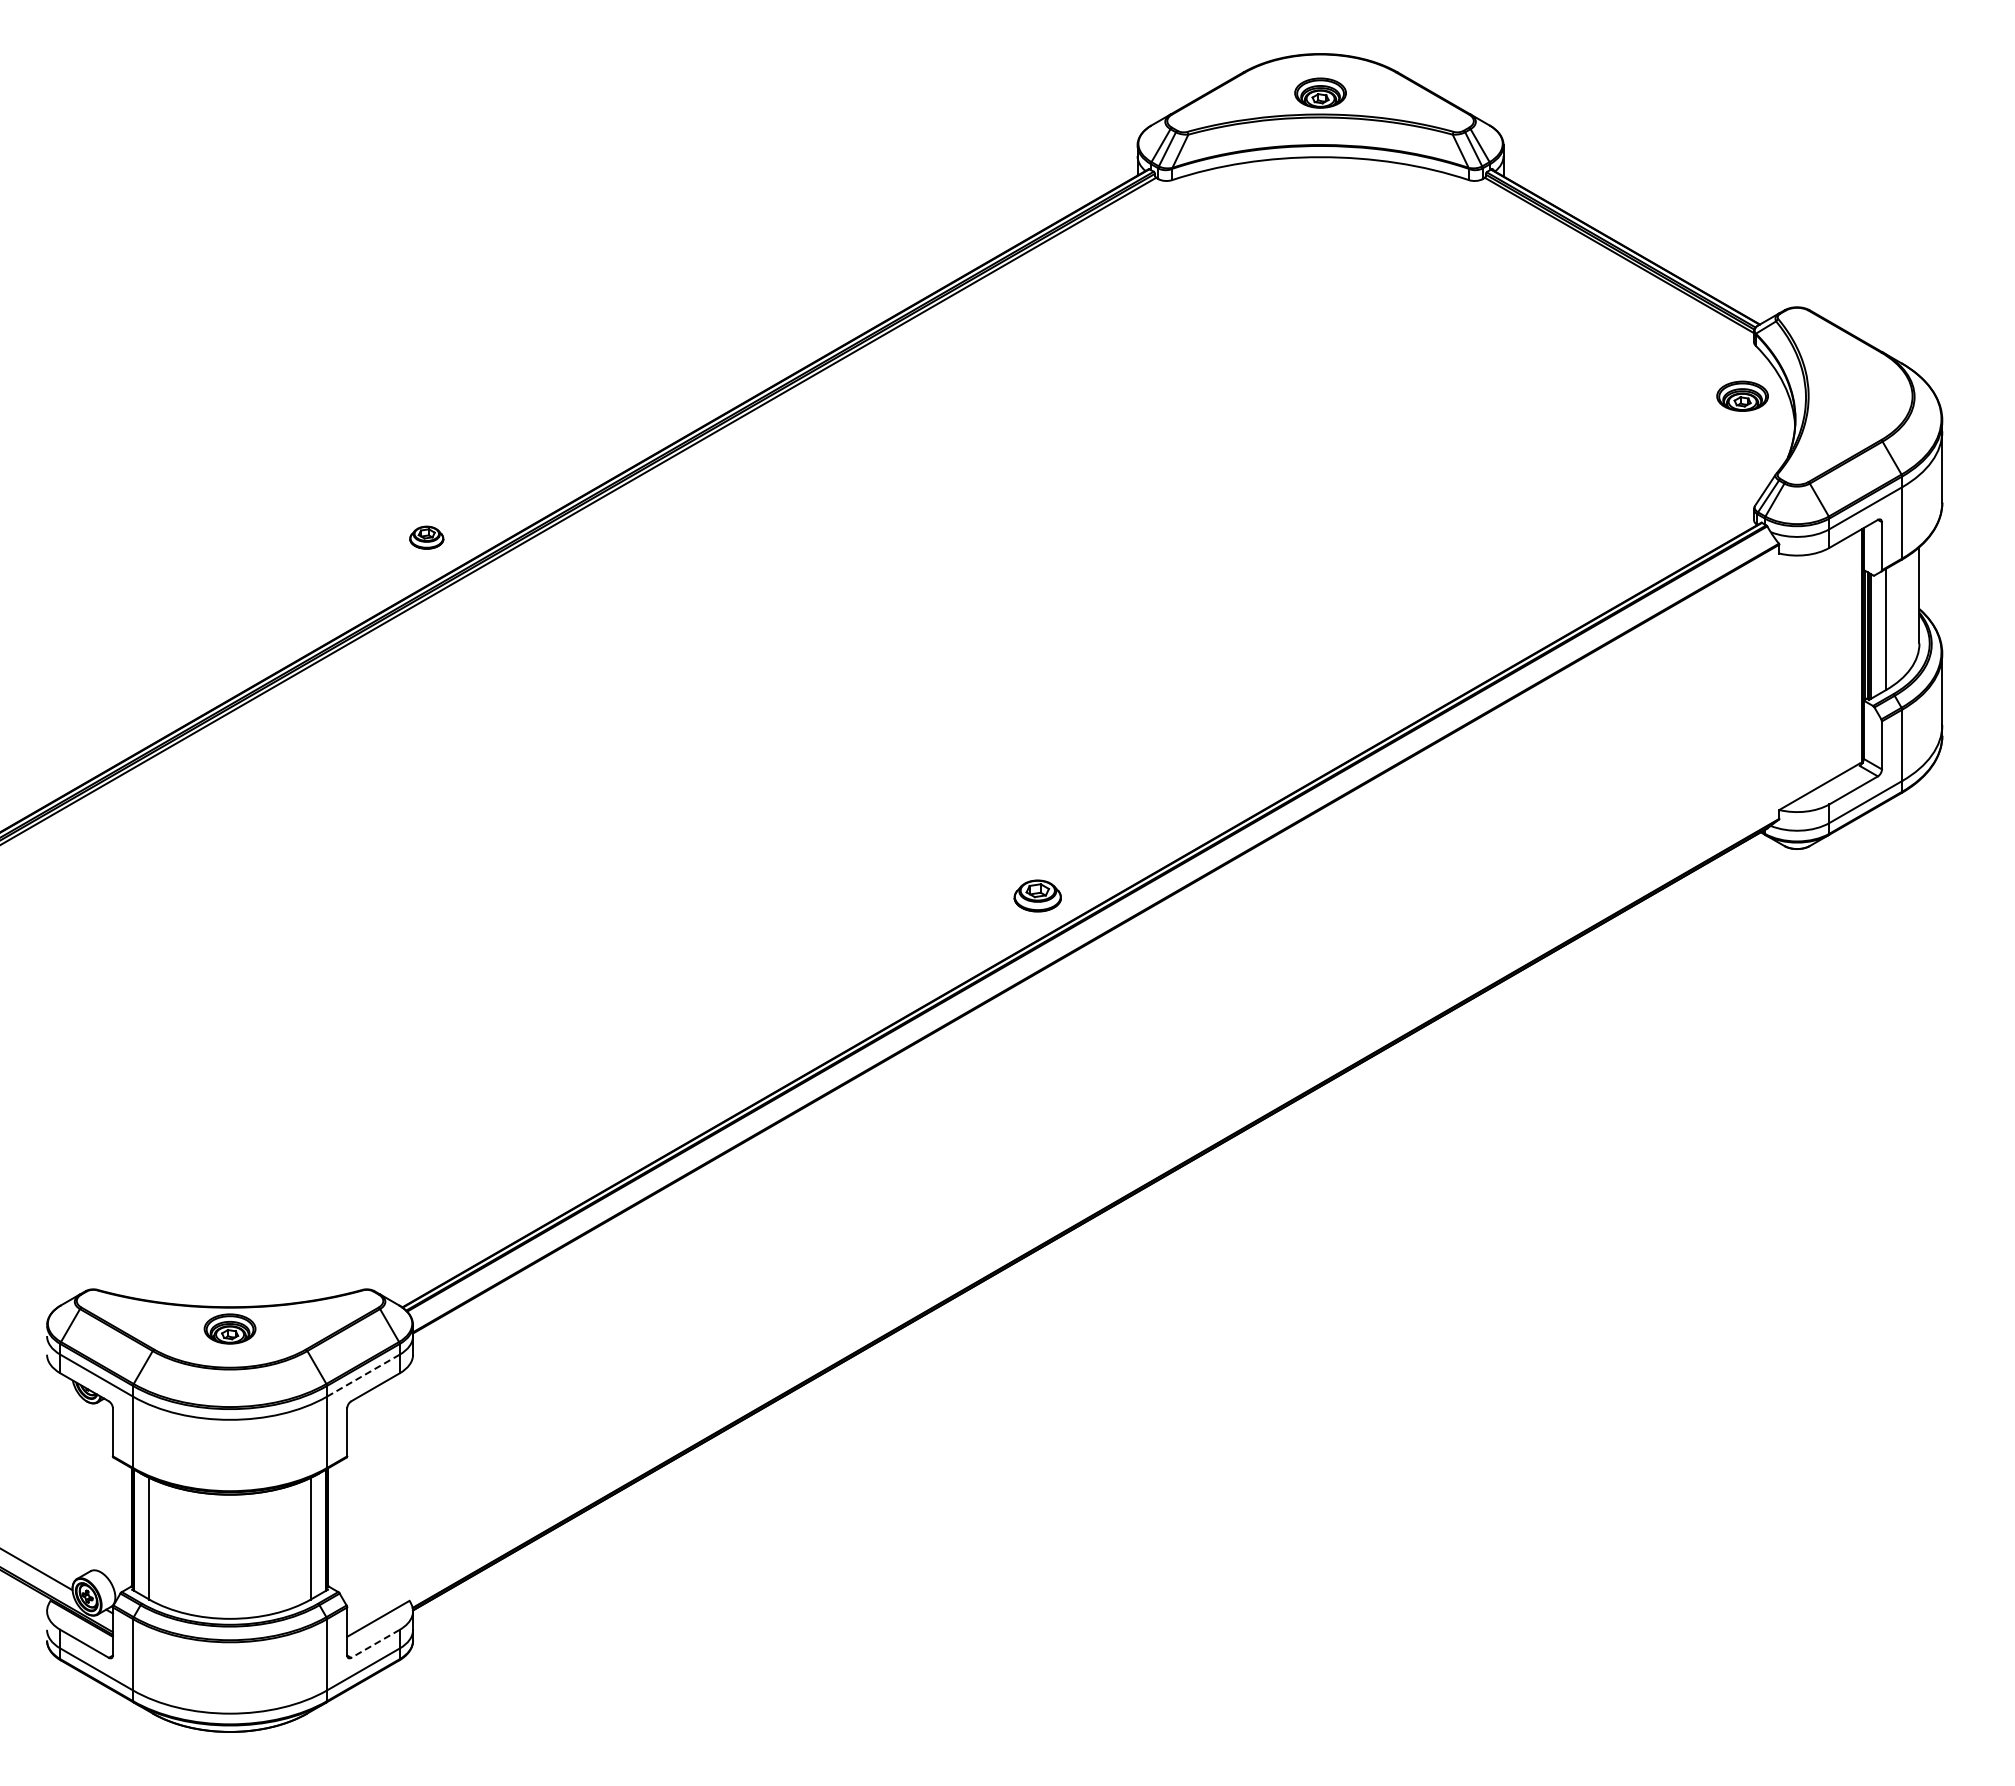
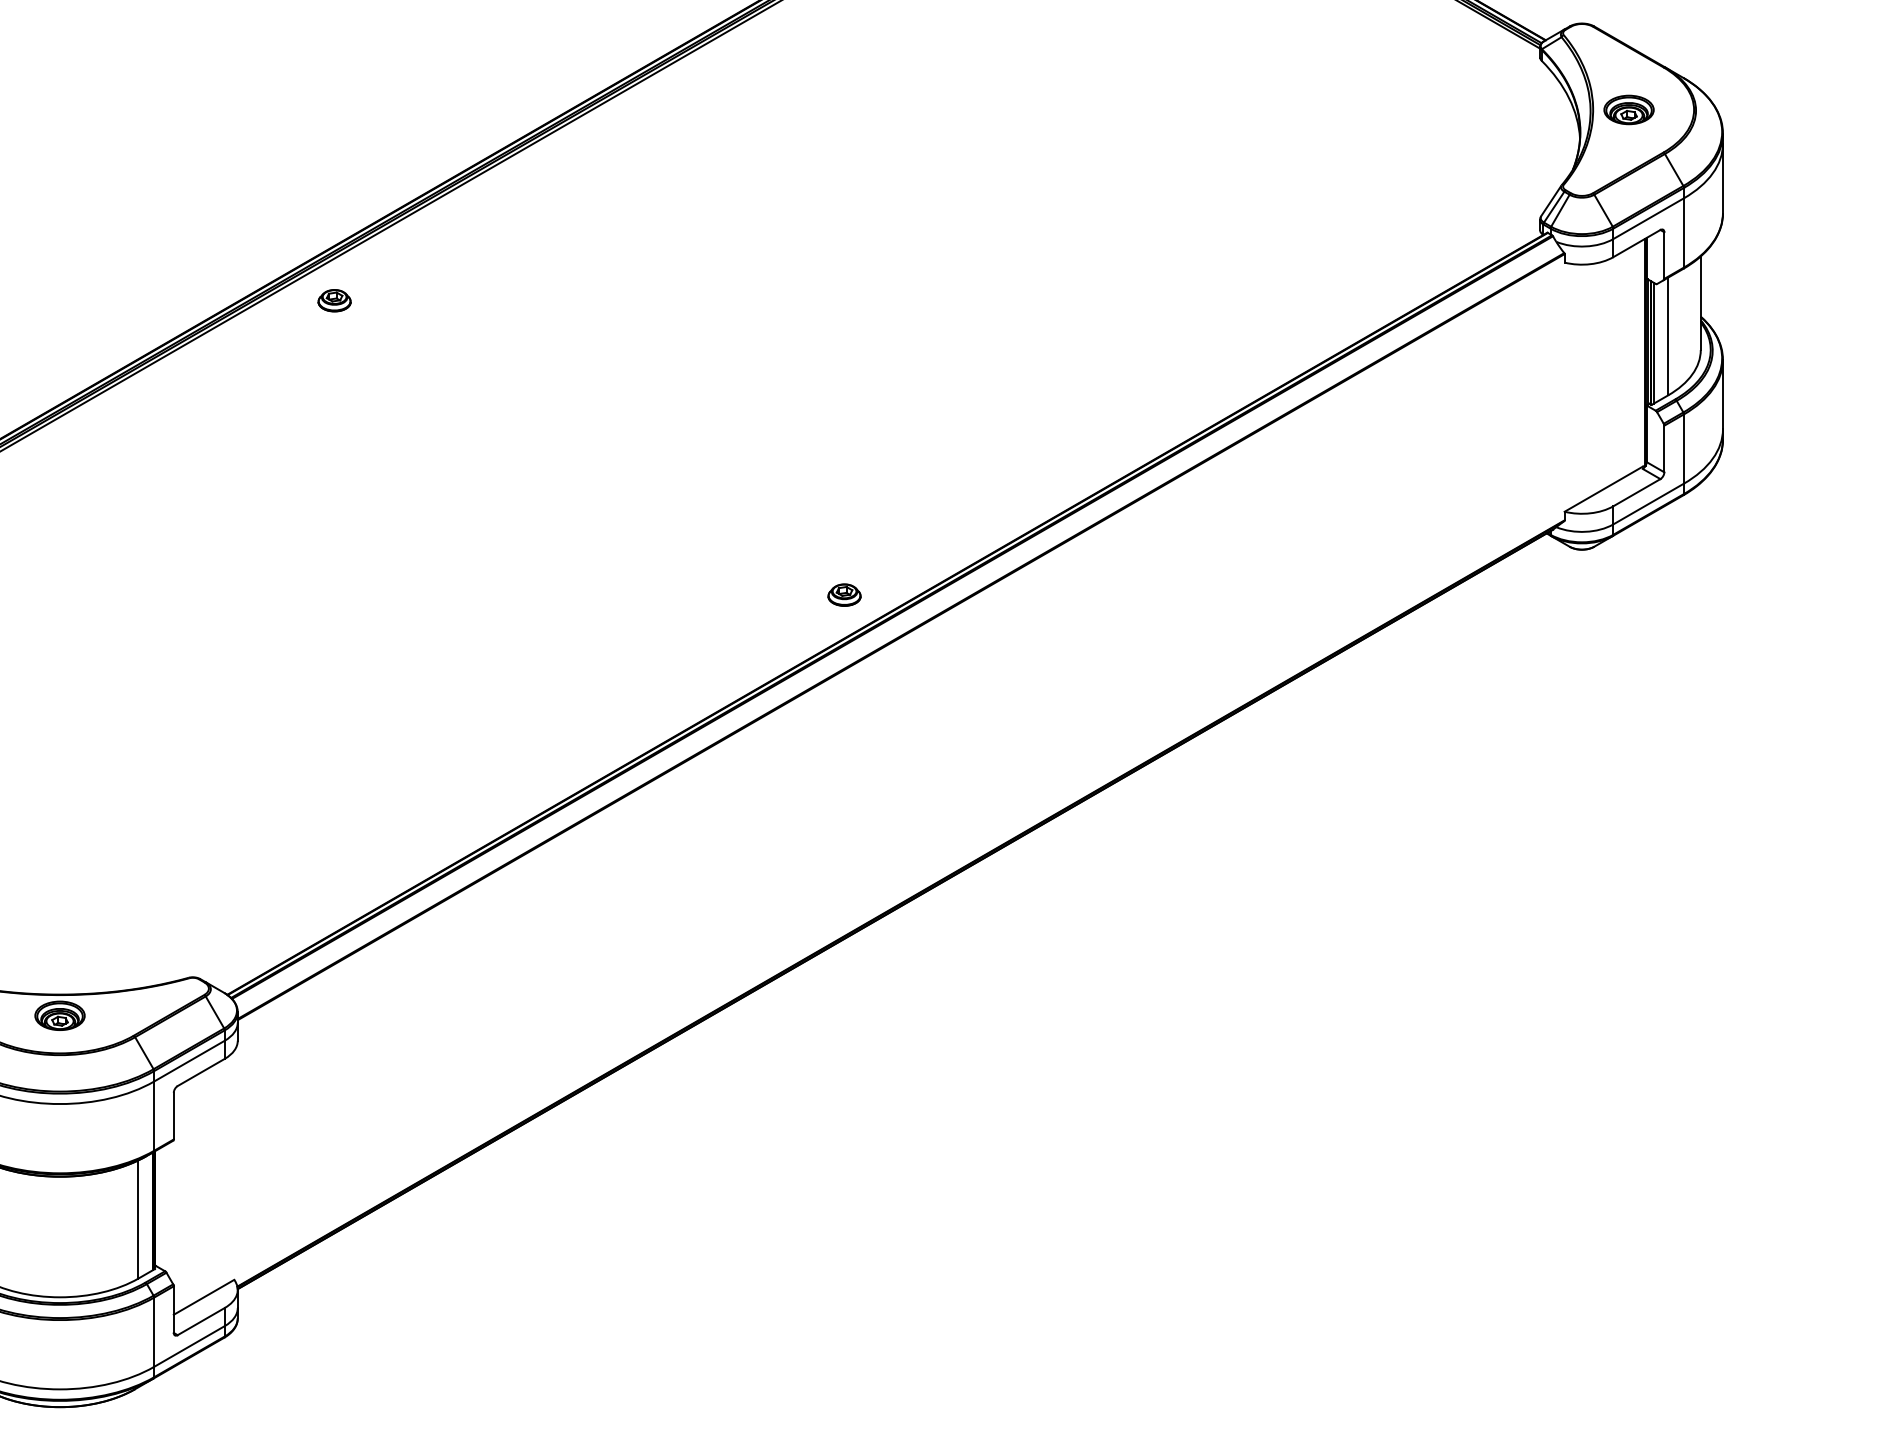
part: (1742, 395) -> (1628, 109), moved
part: (426, 537) -> (334, 300), moved
part: (1037, 895) -> (844, 594), size x0.71
line: (363, 1375) -> (189, 1060), dashed -> solid
line: (375, 1643) -> (201, 1321), dashed -> solid

